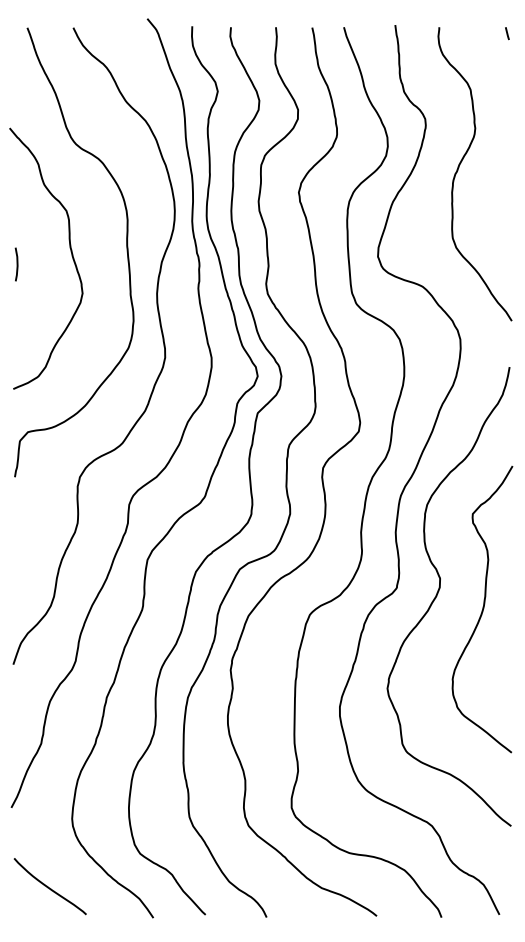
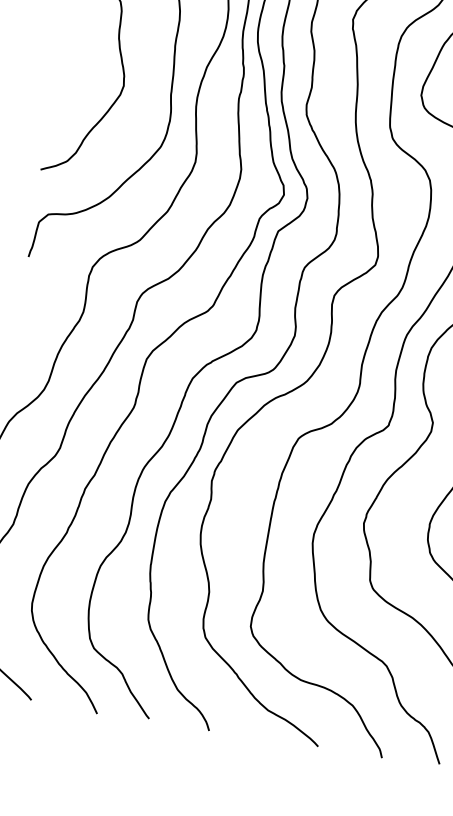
curve: (16, 264) -> (62, 47), removed

